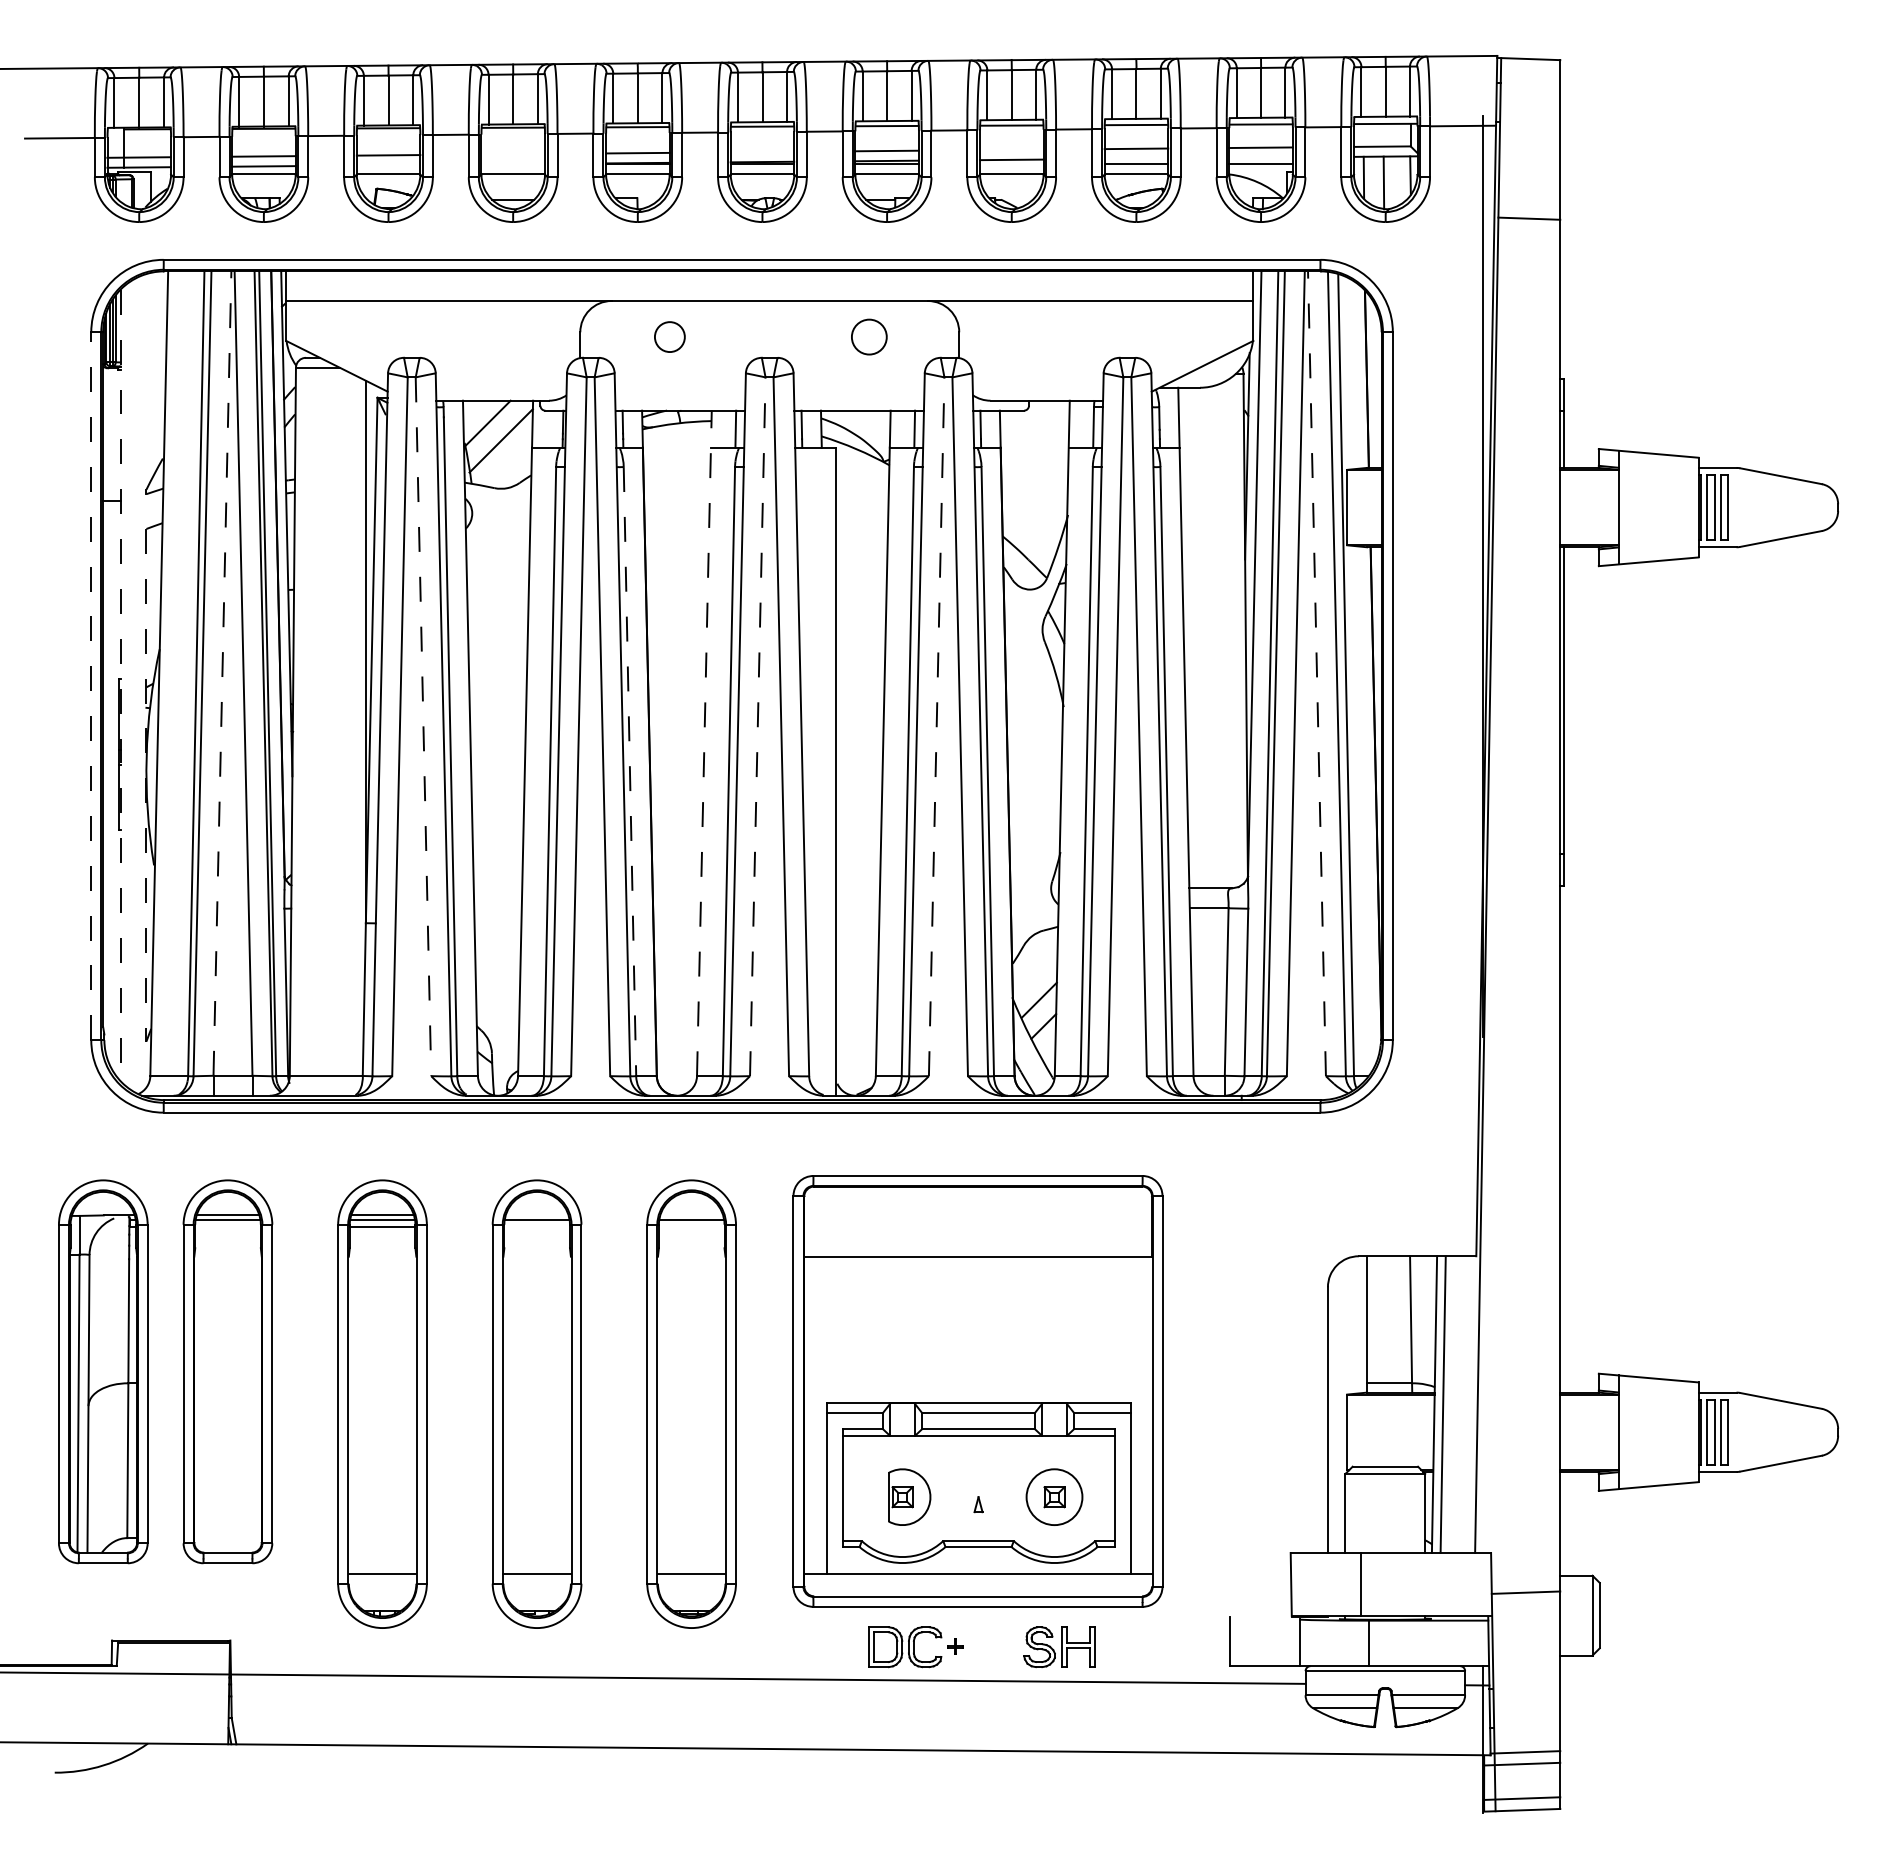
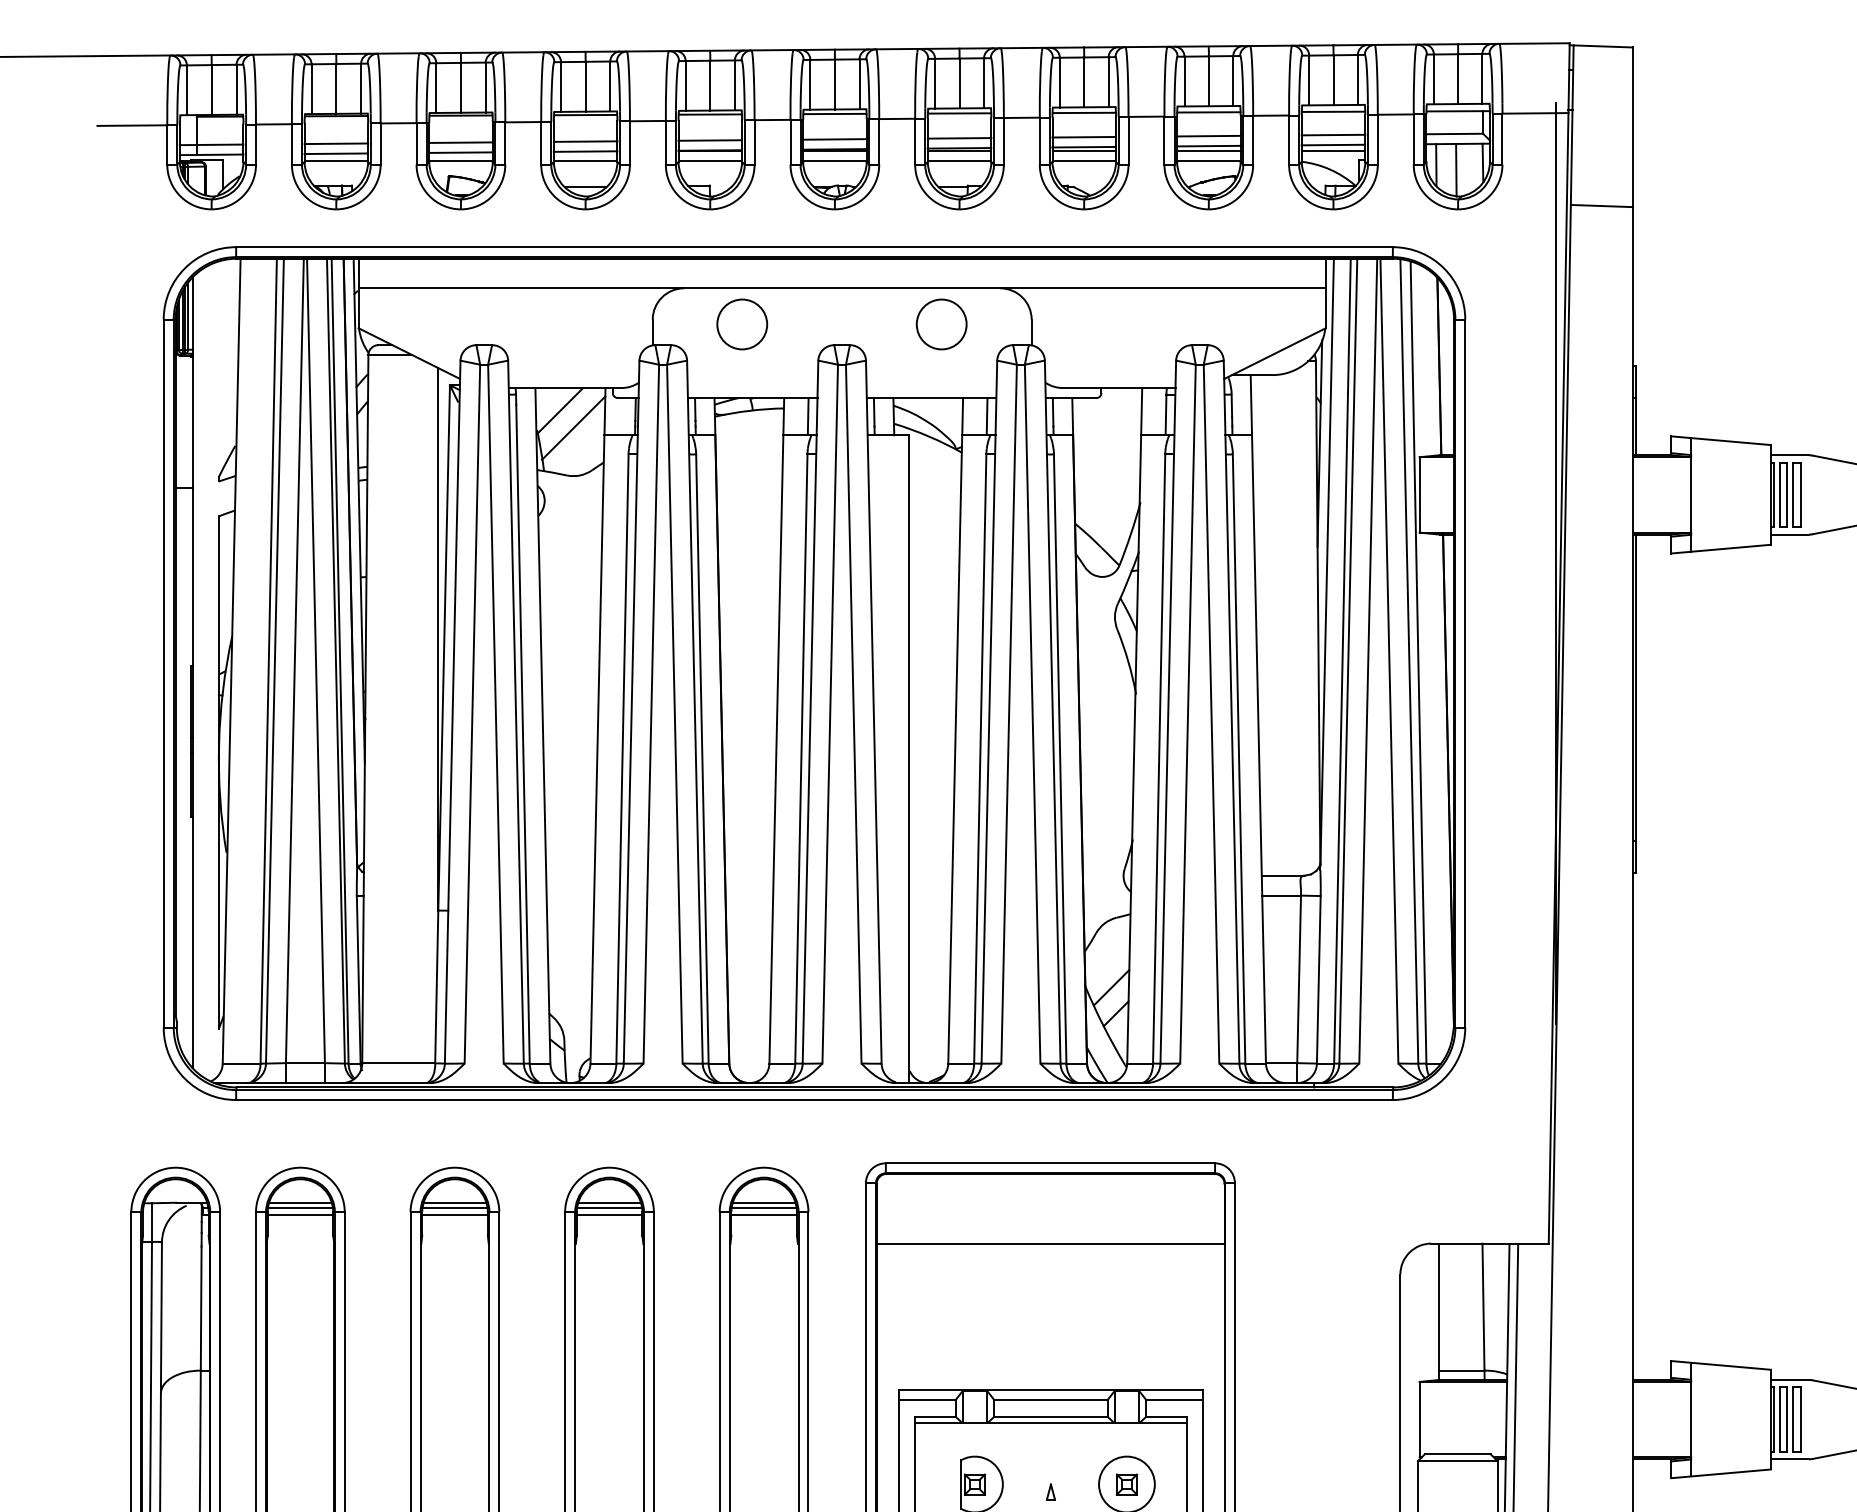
line: (1011, 149) -> (1083, 136), added
line: (762, 151) -> (834, 138), added
line: (513, 154) -> (585, 141), added
line: (1260, 157) -> (1332, 144), added
line: (1136, 158) -> (1208, 145), added
line: (512, 163) -> (584, 150), added
line: (1011, 164) -> (1083, 151), added
line: (388, 165) -> (460, 152), added
circle: (669, 336) -> (741, 323), size x1.67
circle: (869, 336) -> (941, 323), size x1.43
line: (222, 673) -> (294, 660), dashed -> solid
line: (1316, 673) -> (1388, 660), dashed -> solid
line: (120, 685) -> (192, 672), dashed -> solid
line: (91, 686) -> (163, 673), dashed -> solid
line: (757, 726) -> (829, 713), dashed -> solid
line: (936, 726) -> (1008, 713), dashed -> solid
line: (423, 727) -> (495, 714), dashed -> solid
line: (704, 743) -> (776, 730), dashed -> solid
line: (629, 771) -> (701, 758), dashed -> solid
line: (146, 785) -> (218, 772), dashed -> solid
line: (537, 1215) -> (609, 1202), added
line: (691, 1215) -> (763, 1202), added
line: (227, 1227) -> (299, 1214), added
line: (536, 1227) -> (608, 1214), added
line: (691, 1227) -> (763, 1214), added

